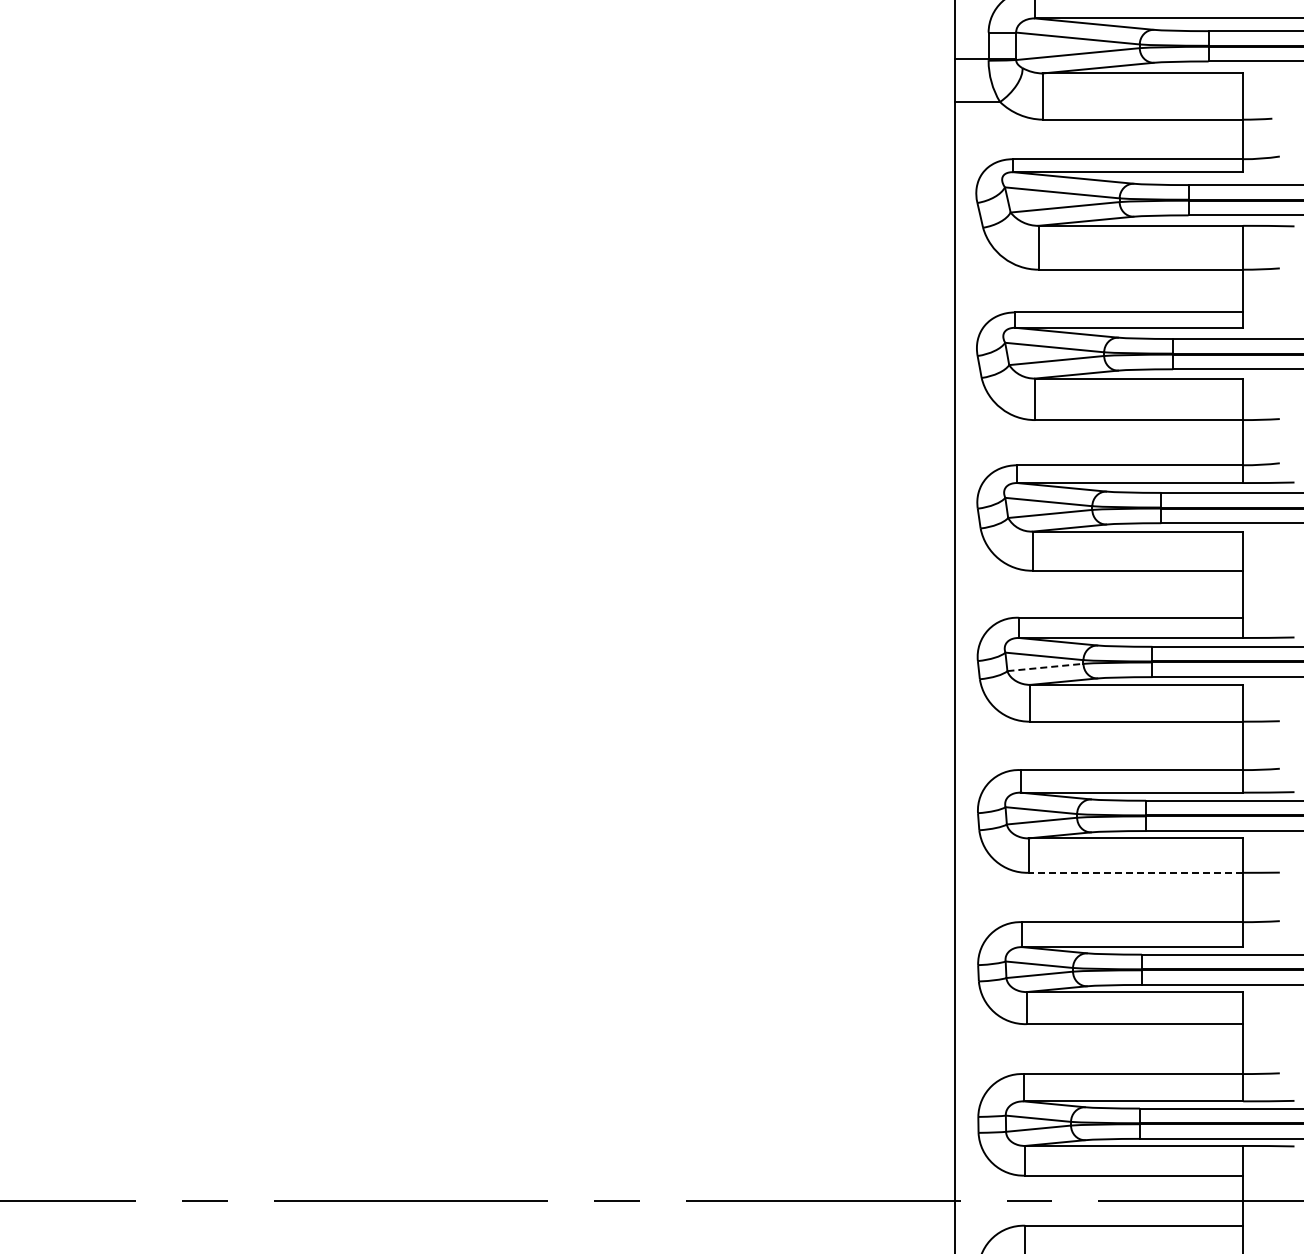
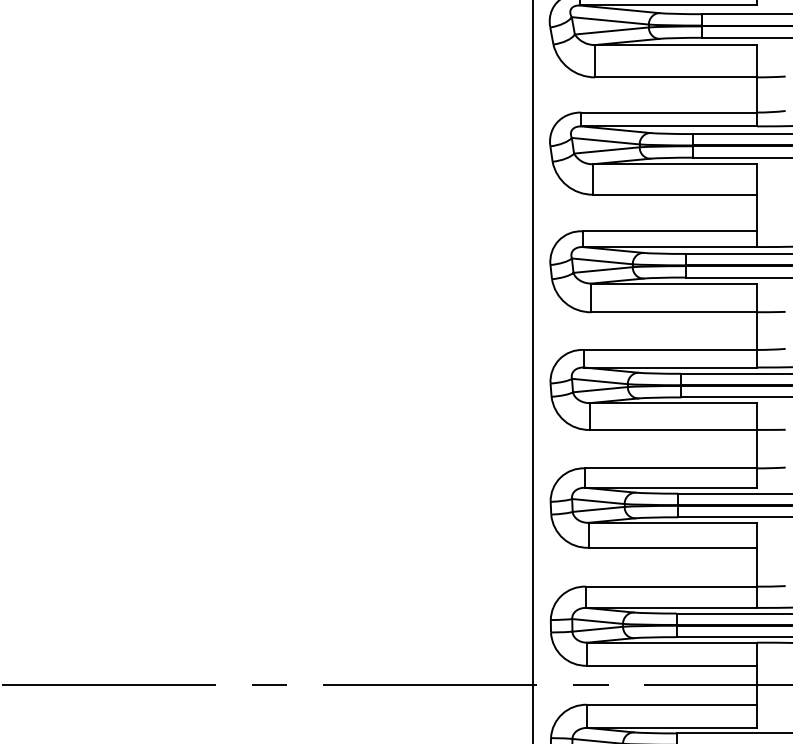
line: (1045, 667) -> (603, 270), dashed -> solid
line: (1135, 872) -> (673, 429), dashed -> solid

